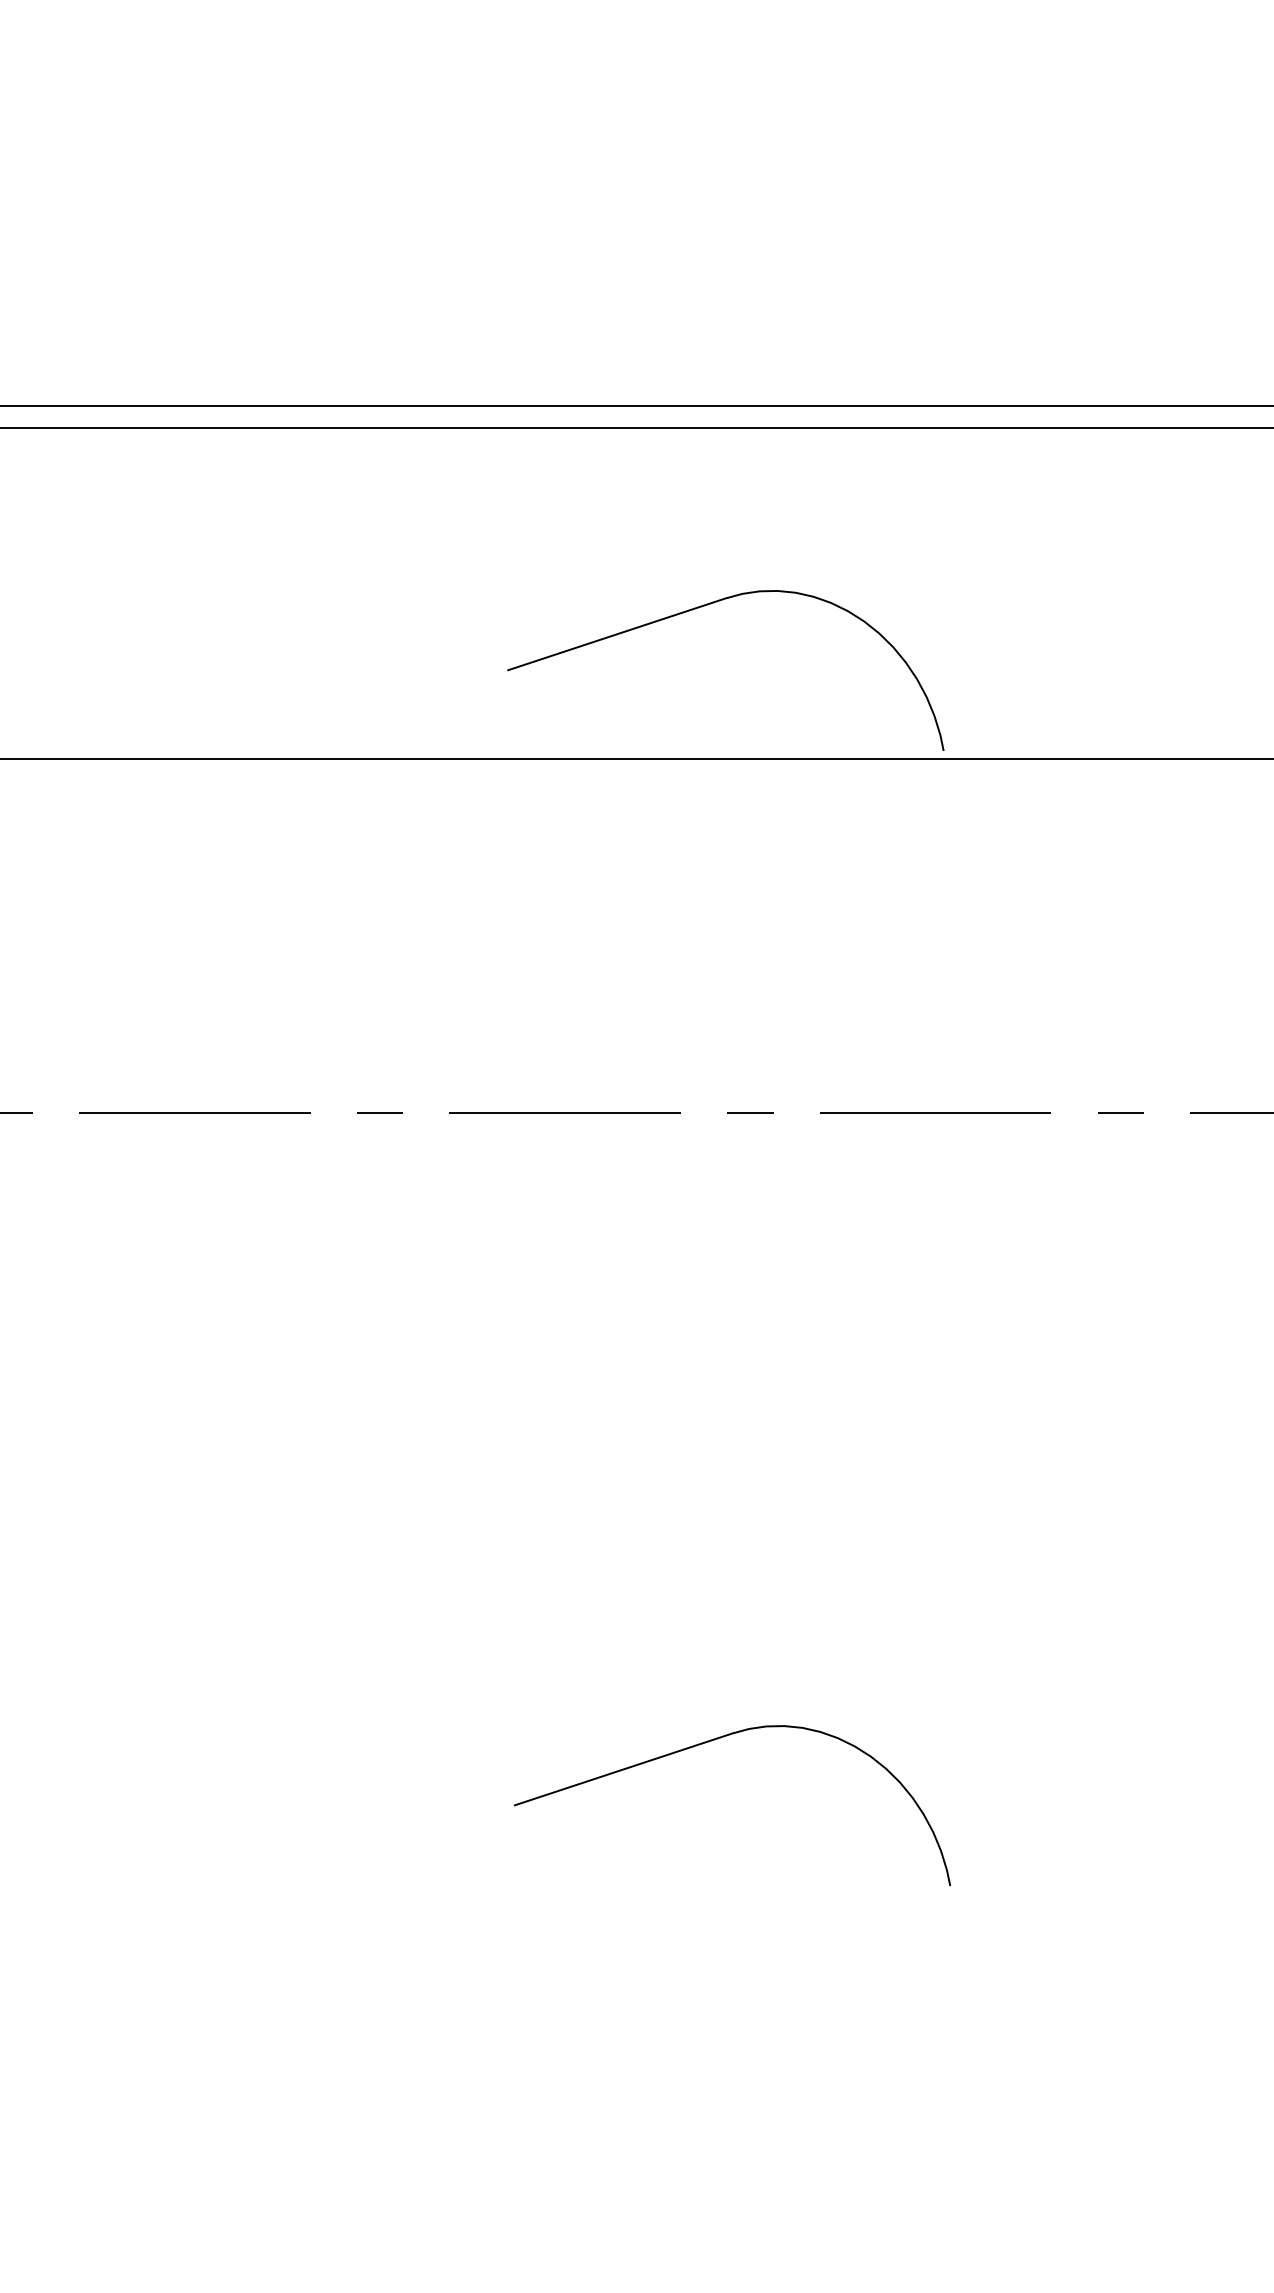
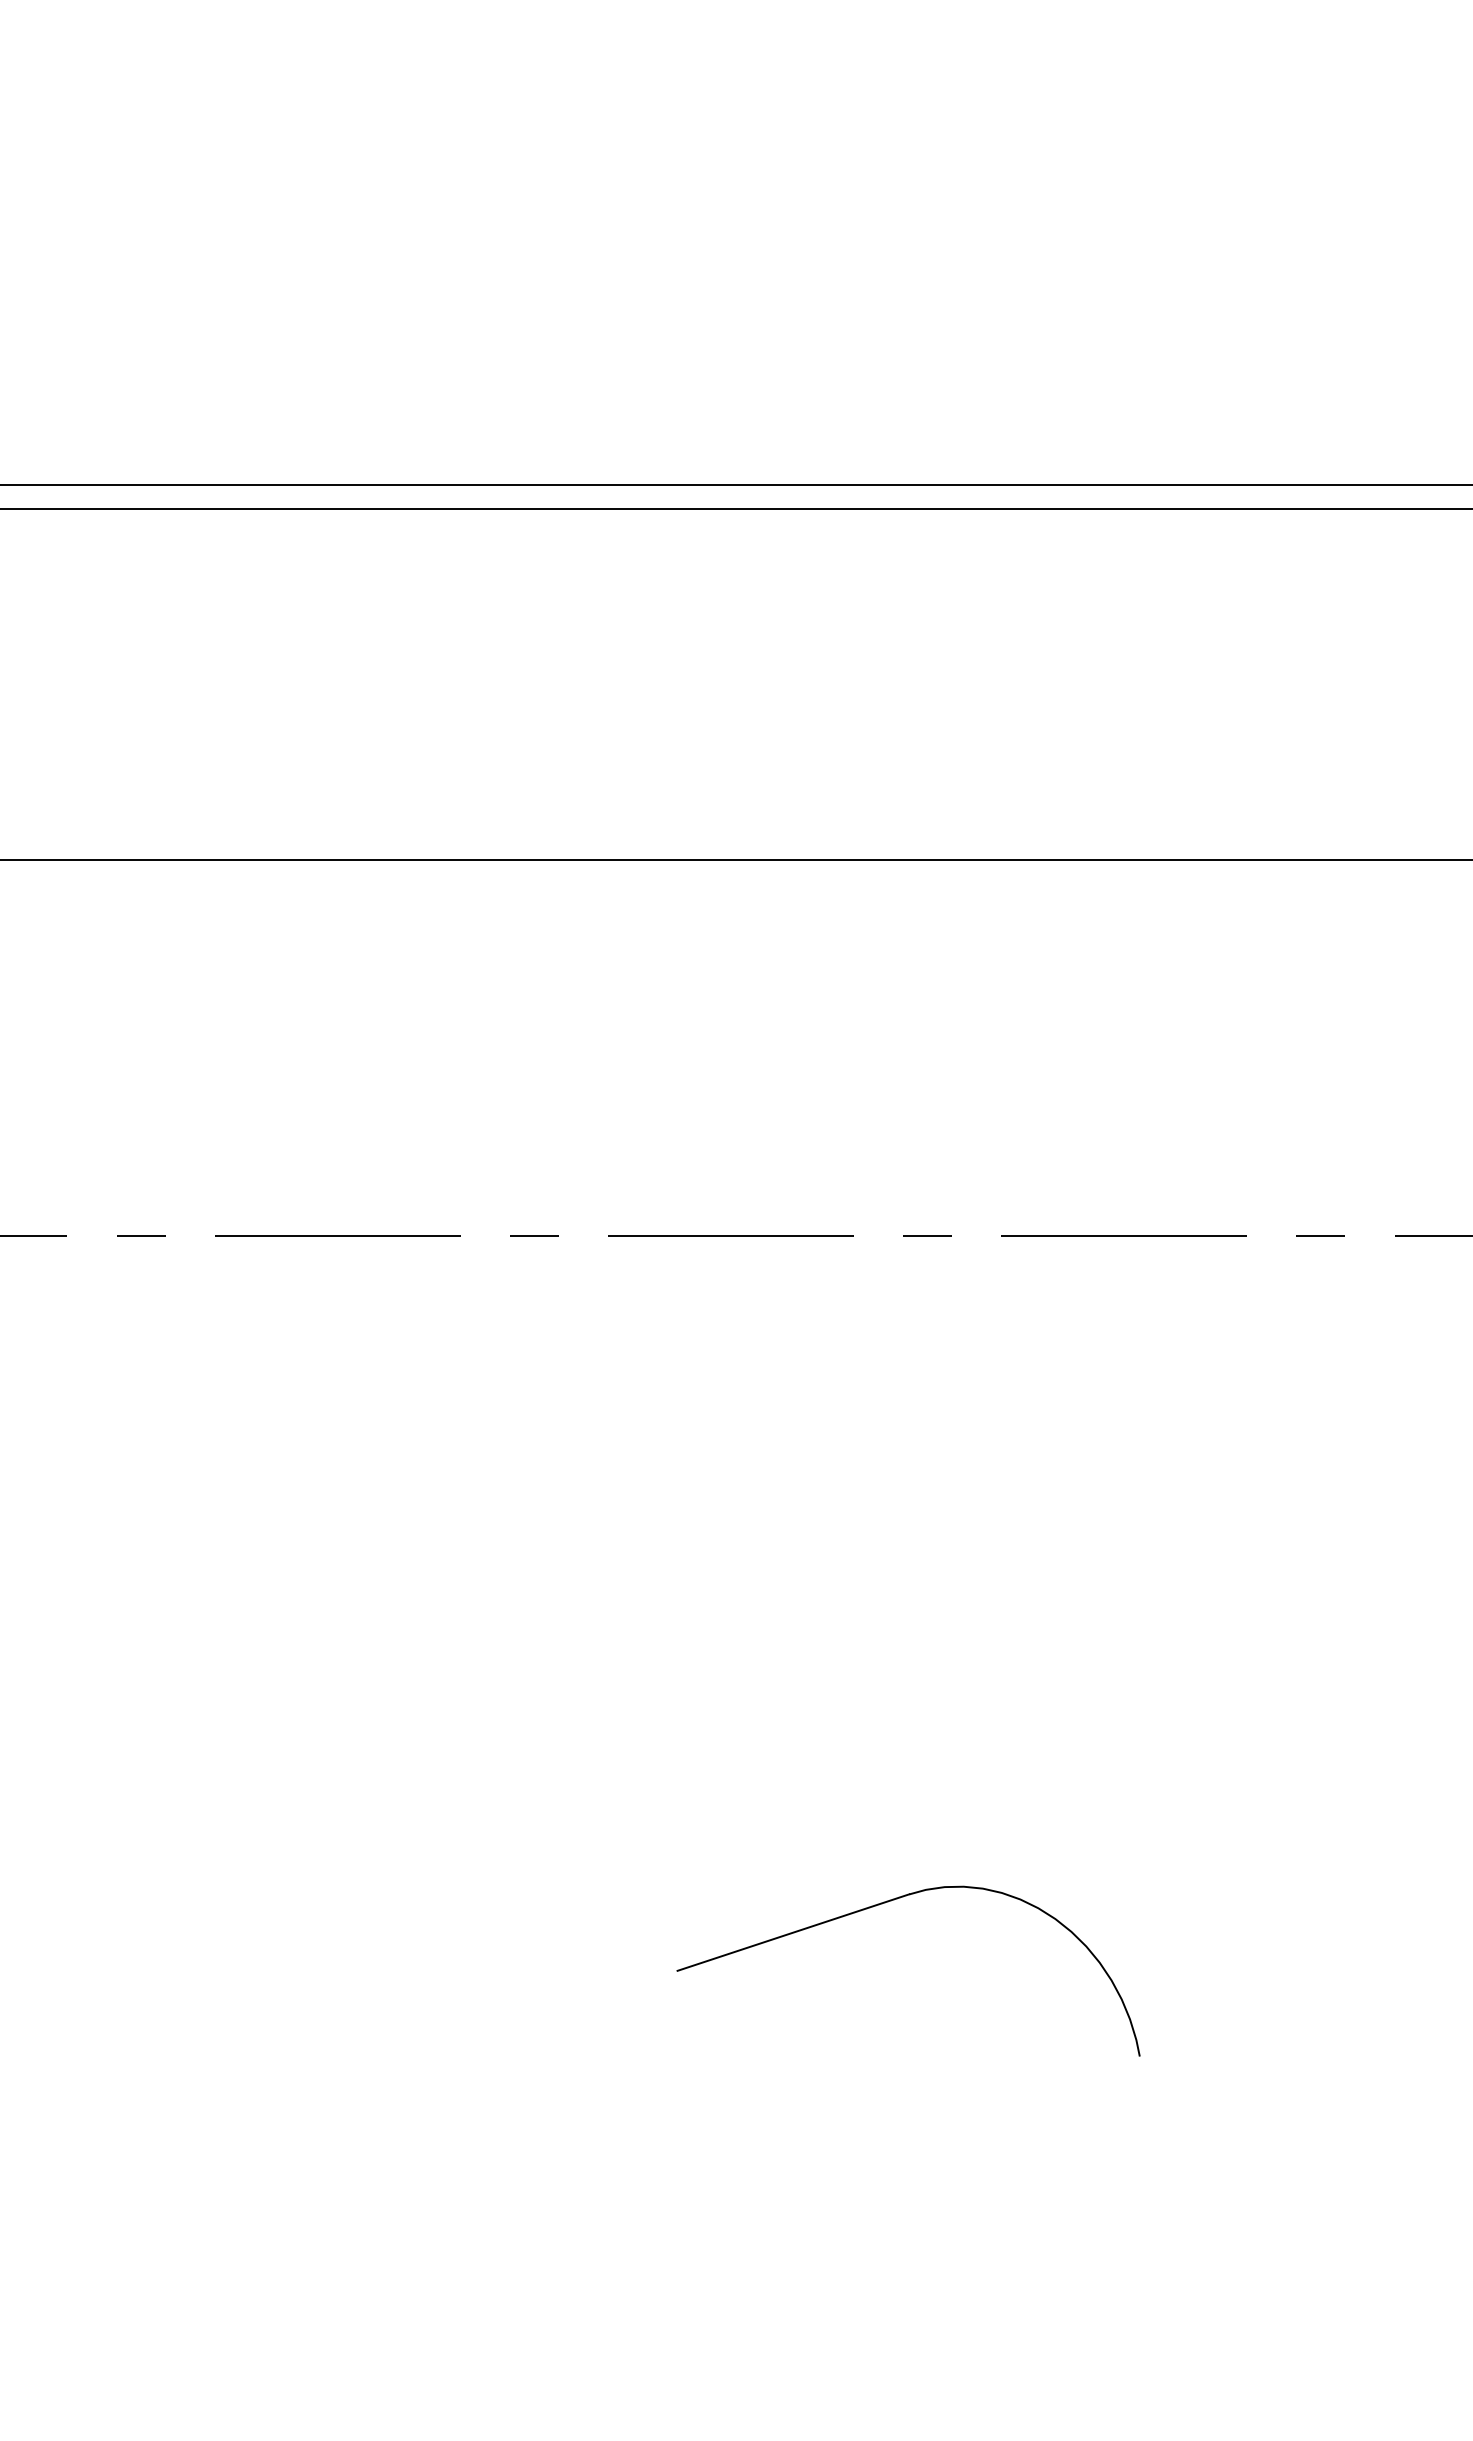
part: (704, 606) -> (878, 698), removed

